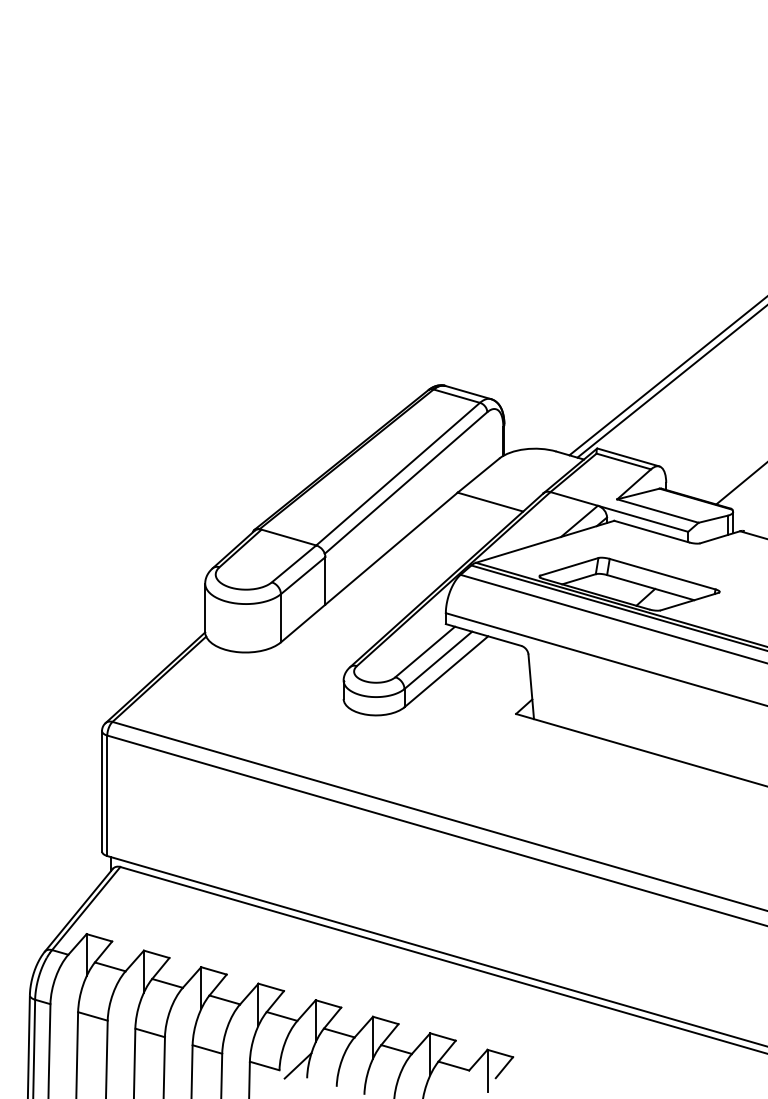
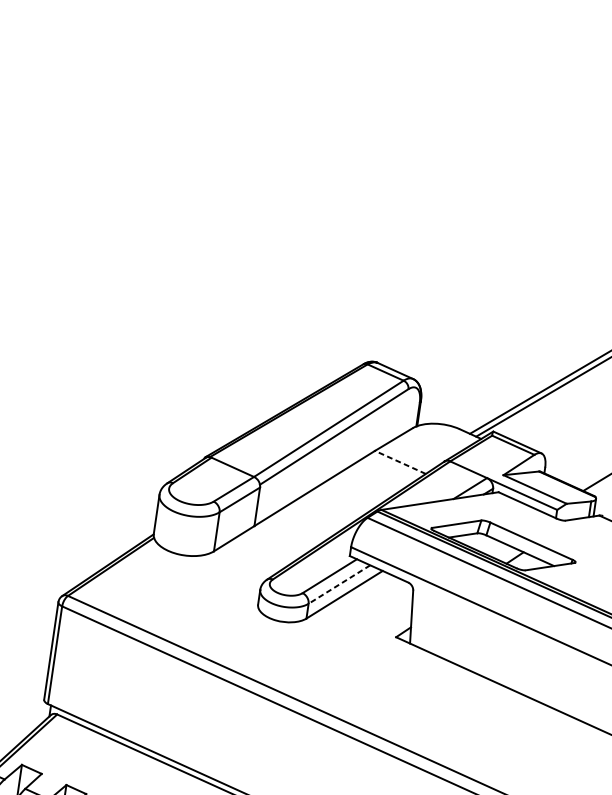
line: (489, 501) -> (399, 461), solid -> dashed
line: (437, 660) -> (338, 584), solid -> dashed

